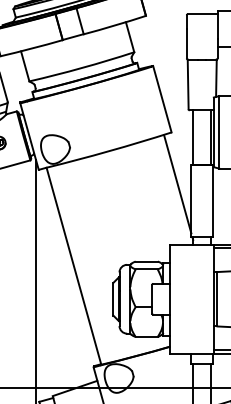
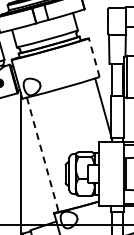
line: (162, 98) -> (94, 57), solid -> dashed
line: (73, 267) -> (42, 155), solid -> dashed

